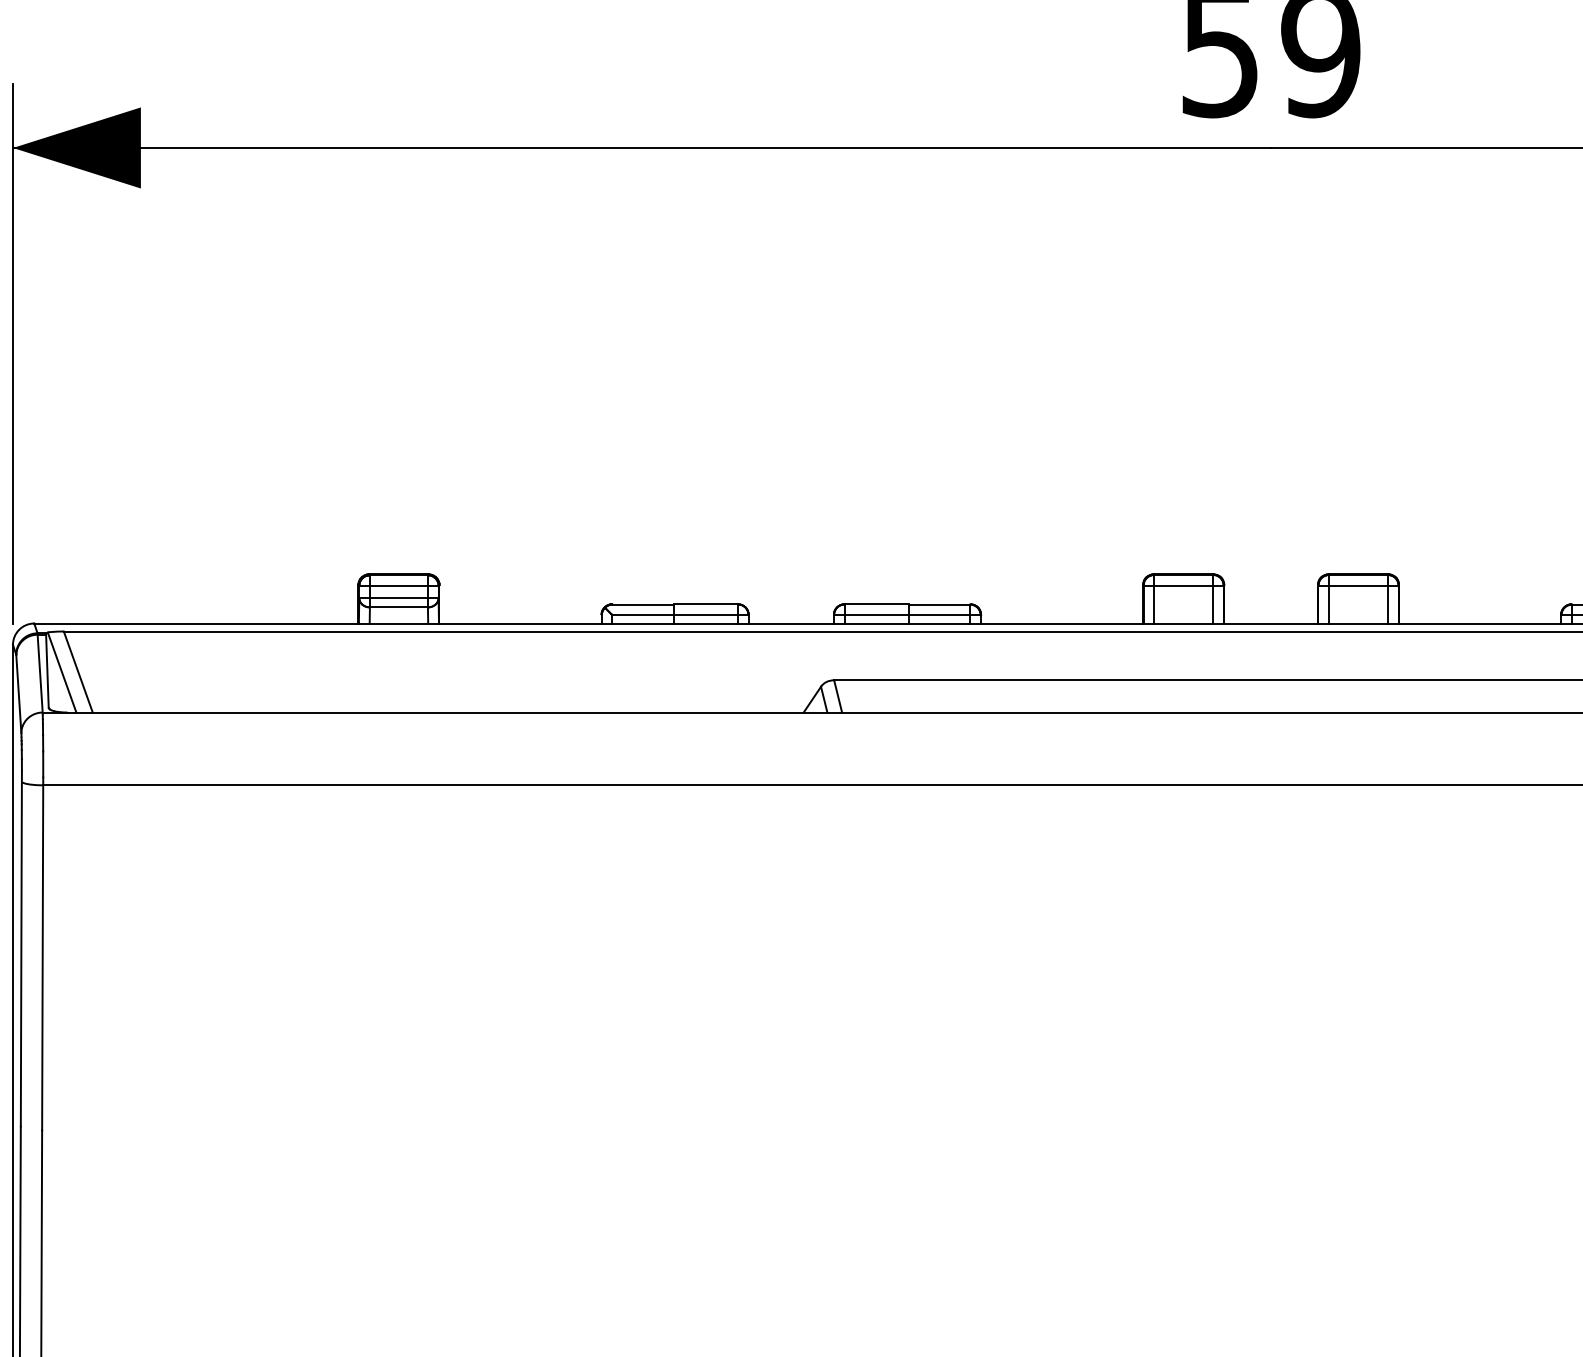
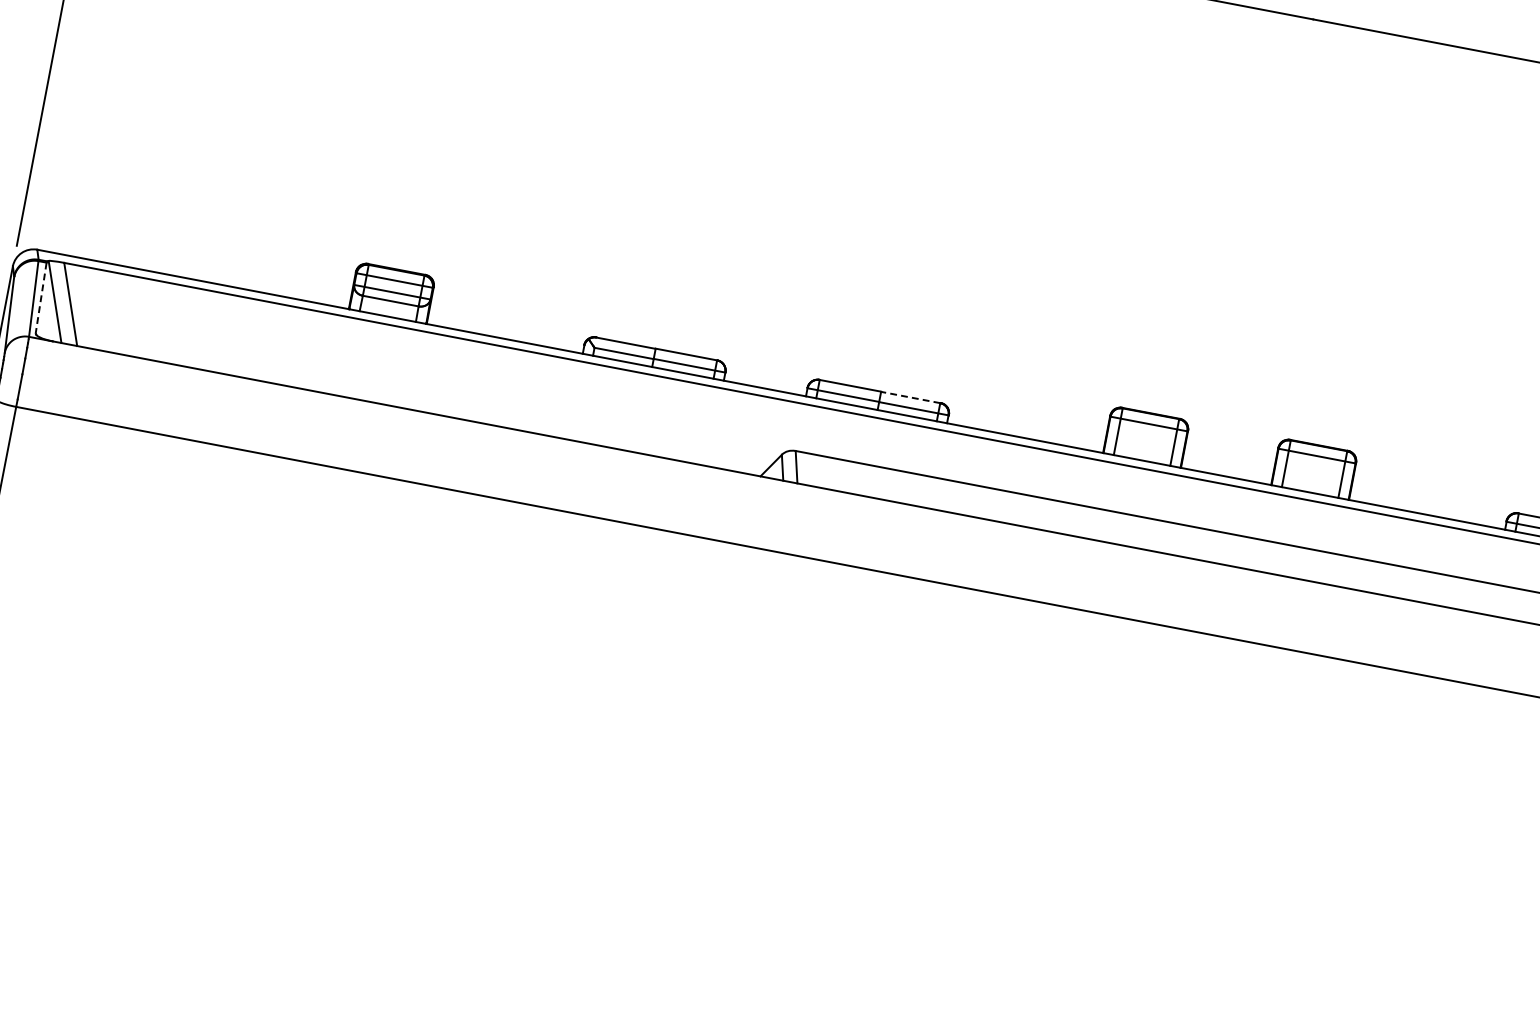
line: (939, 604) -> (910, 397), solid -> dashed
line: (47, 671) -> (41, 298), solid -> dashed

